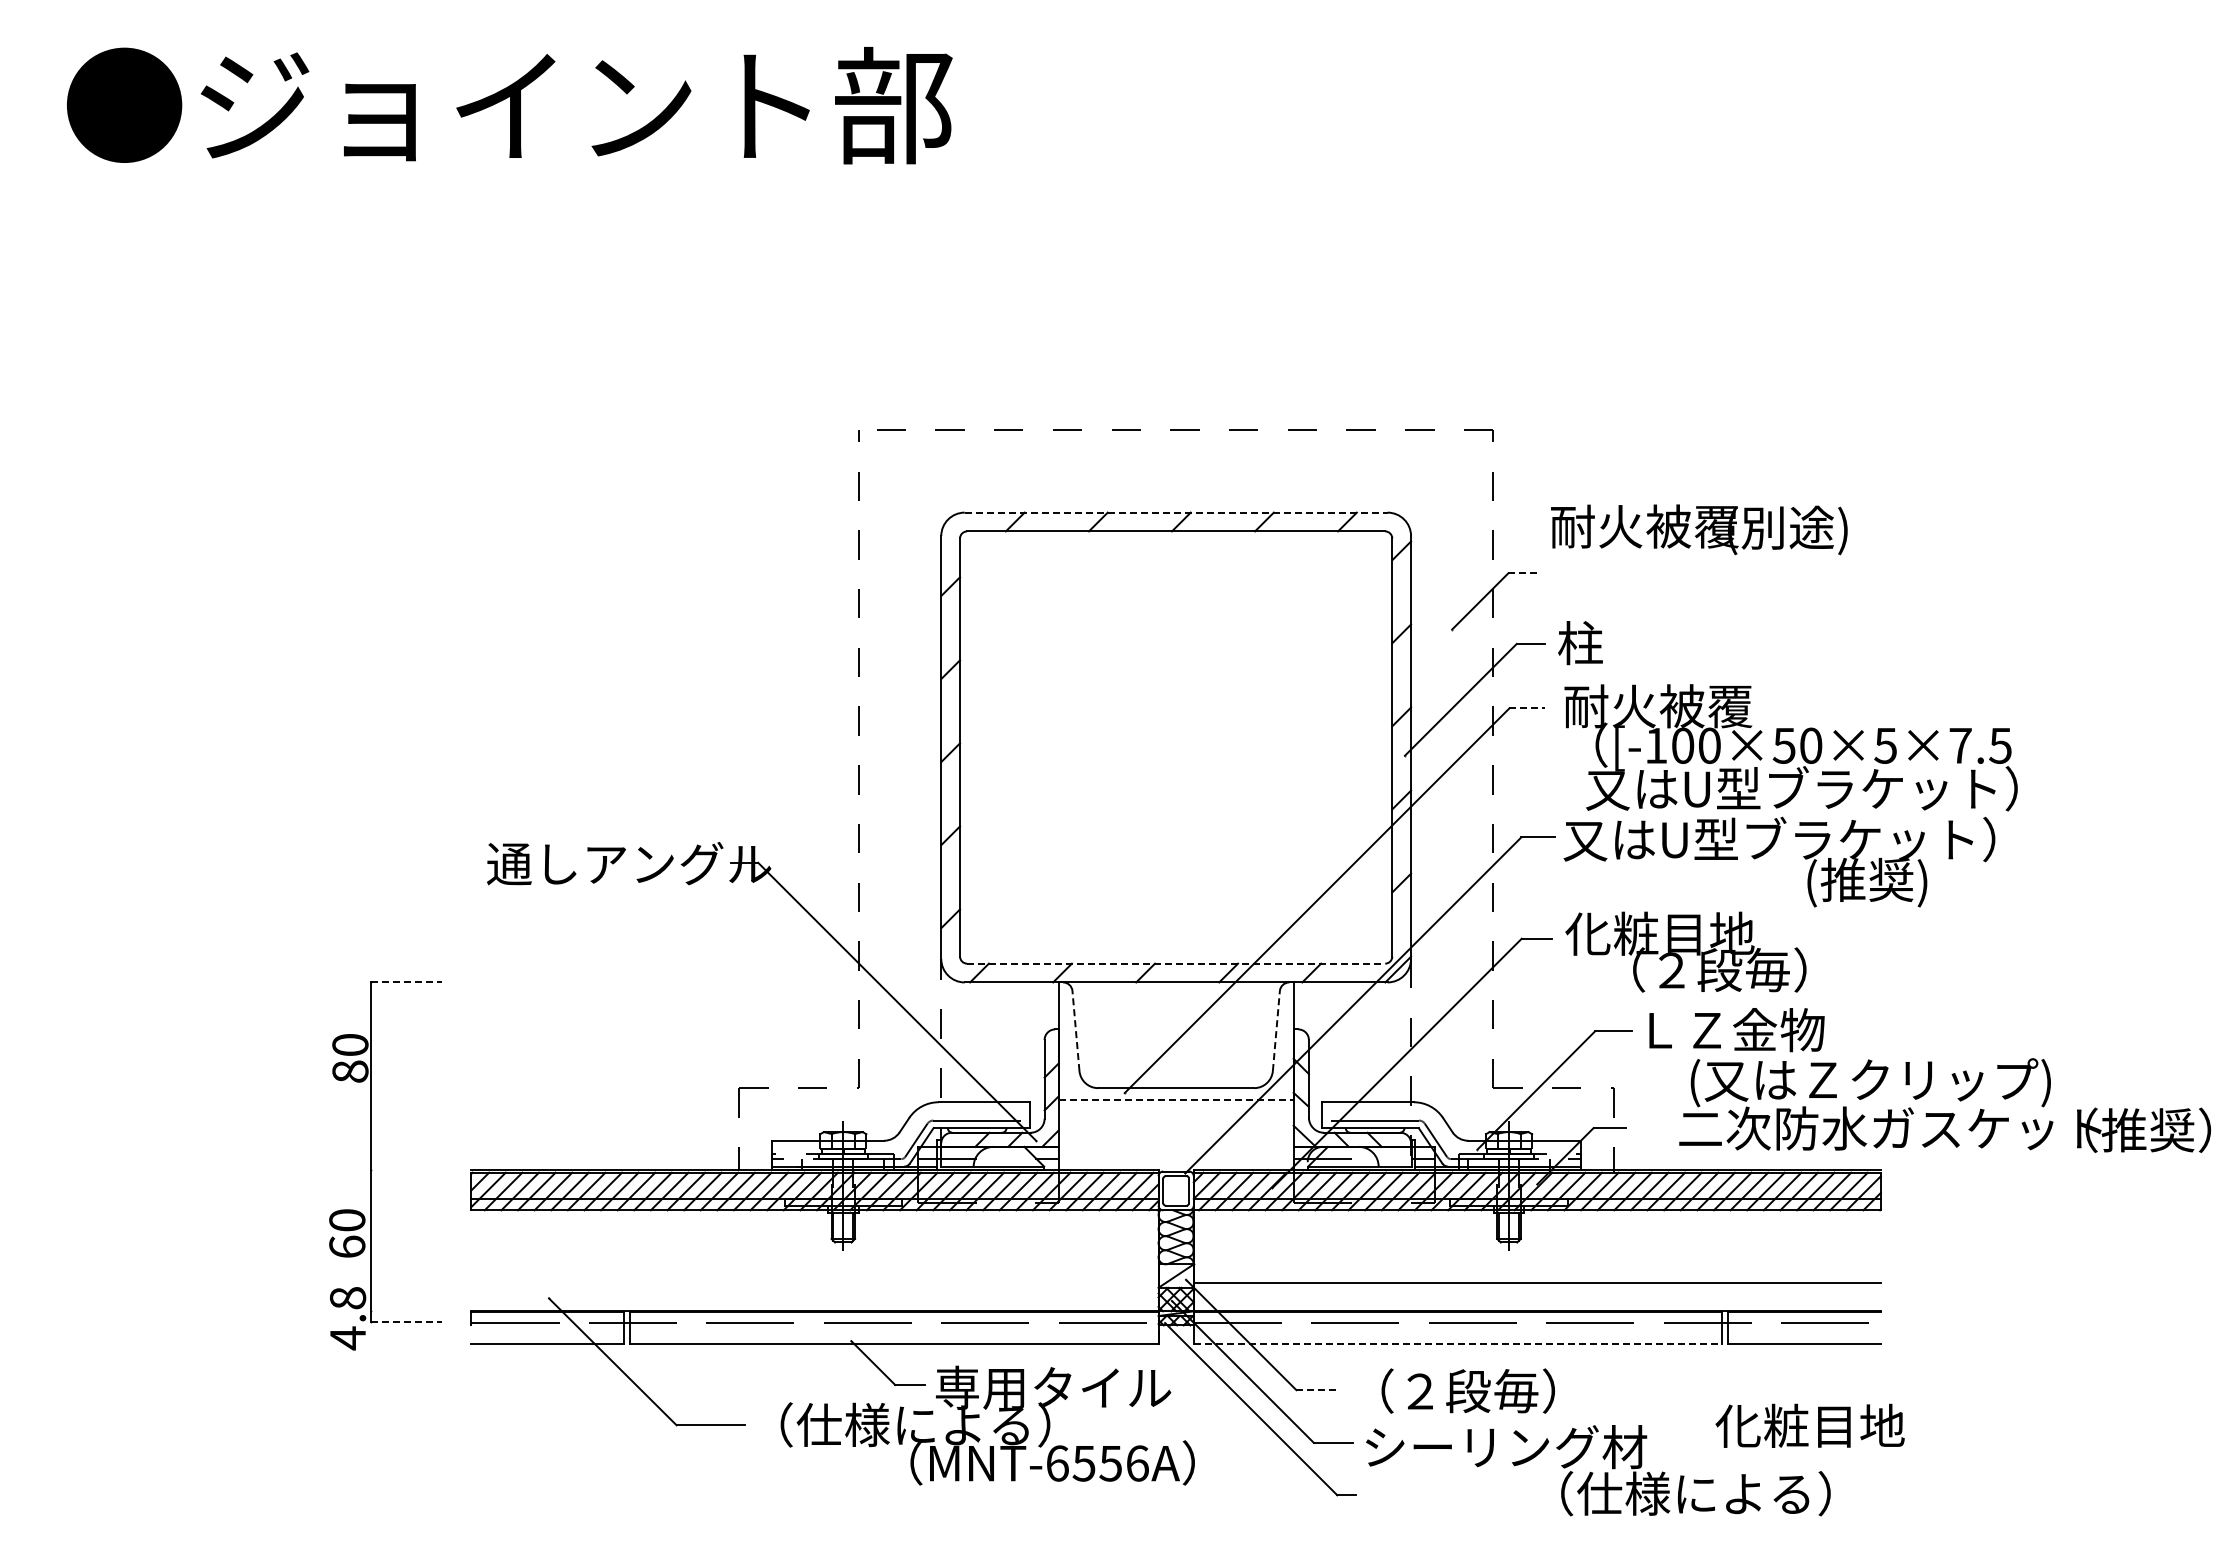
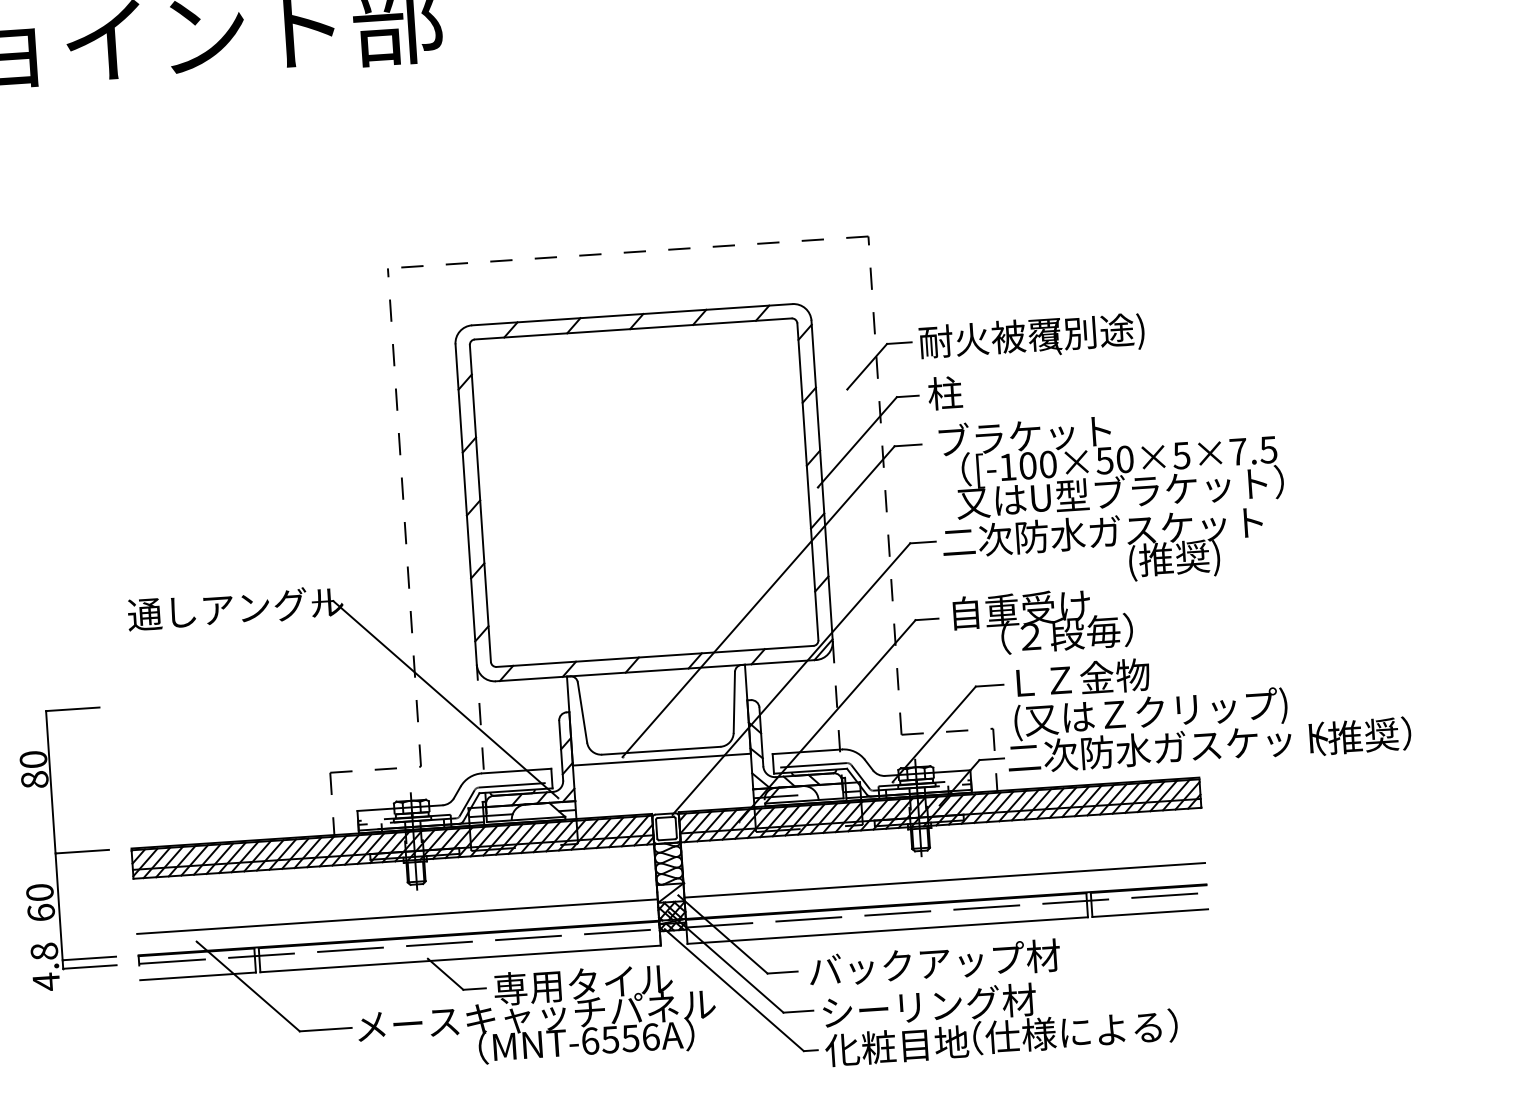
line: (1176, 512) -> (632, 314), dashed -> solid
text: (1699, 529) -> (1032, 337), moved
line: (1525, 573) -> (900, 343), dashed -> solid
text: (1679, 705) -> (1023, 435), 耐火被覆 -> ブラケット
line: (1527, 708) -> (908, 445), dashed -> solid
text: (1779, 839) -> (1105, 532), 又はU型ブラケット） -> 二次防水ガスケット
text: (1659, 933) -> (1019, 609), 化粧目地 -> 自重受け
line: (1176, 963) -> (655, 656), dashed -> solid
line: (406, 982) -> (72, 709), dashed -> solid
line: (1075, 1030) -> (582, 712), dashed -> solid
line: (1276, 1030) -> (734, 702), dashed -> solid
line: (1176, 1099) -> (662, 759), dashed -> solid
text: (1944, 1105) -> (1207, 727), moved
line: (406, 1170) -> (82, 851), added
line: (814, 1283) -> (397, 916), added
line: (406, 1311) -> (89, 958), added
line: (406, 1322) -> (89, 967), dashed -> solid
line: (1458, 1344) -> (888, 930), dashed -> solid
line: (1316, 1390) -> (782, 972), dashed -> solid
text: (1516, 1390) -> (934, 962), （２段毎） -> バックアップ材
text: (989, 1424) -> (536, 1014), （仕様による） -> メースキャッチパネル
text: (1809, 1425) -> (896, 1045), moved

